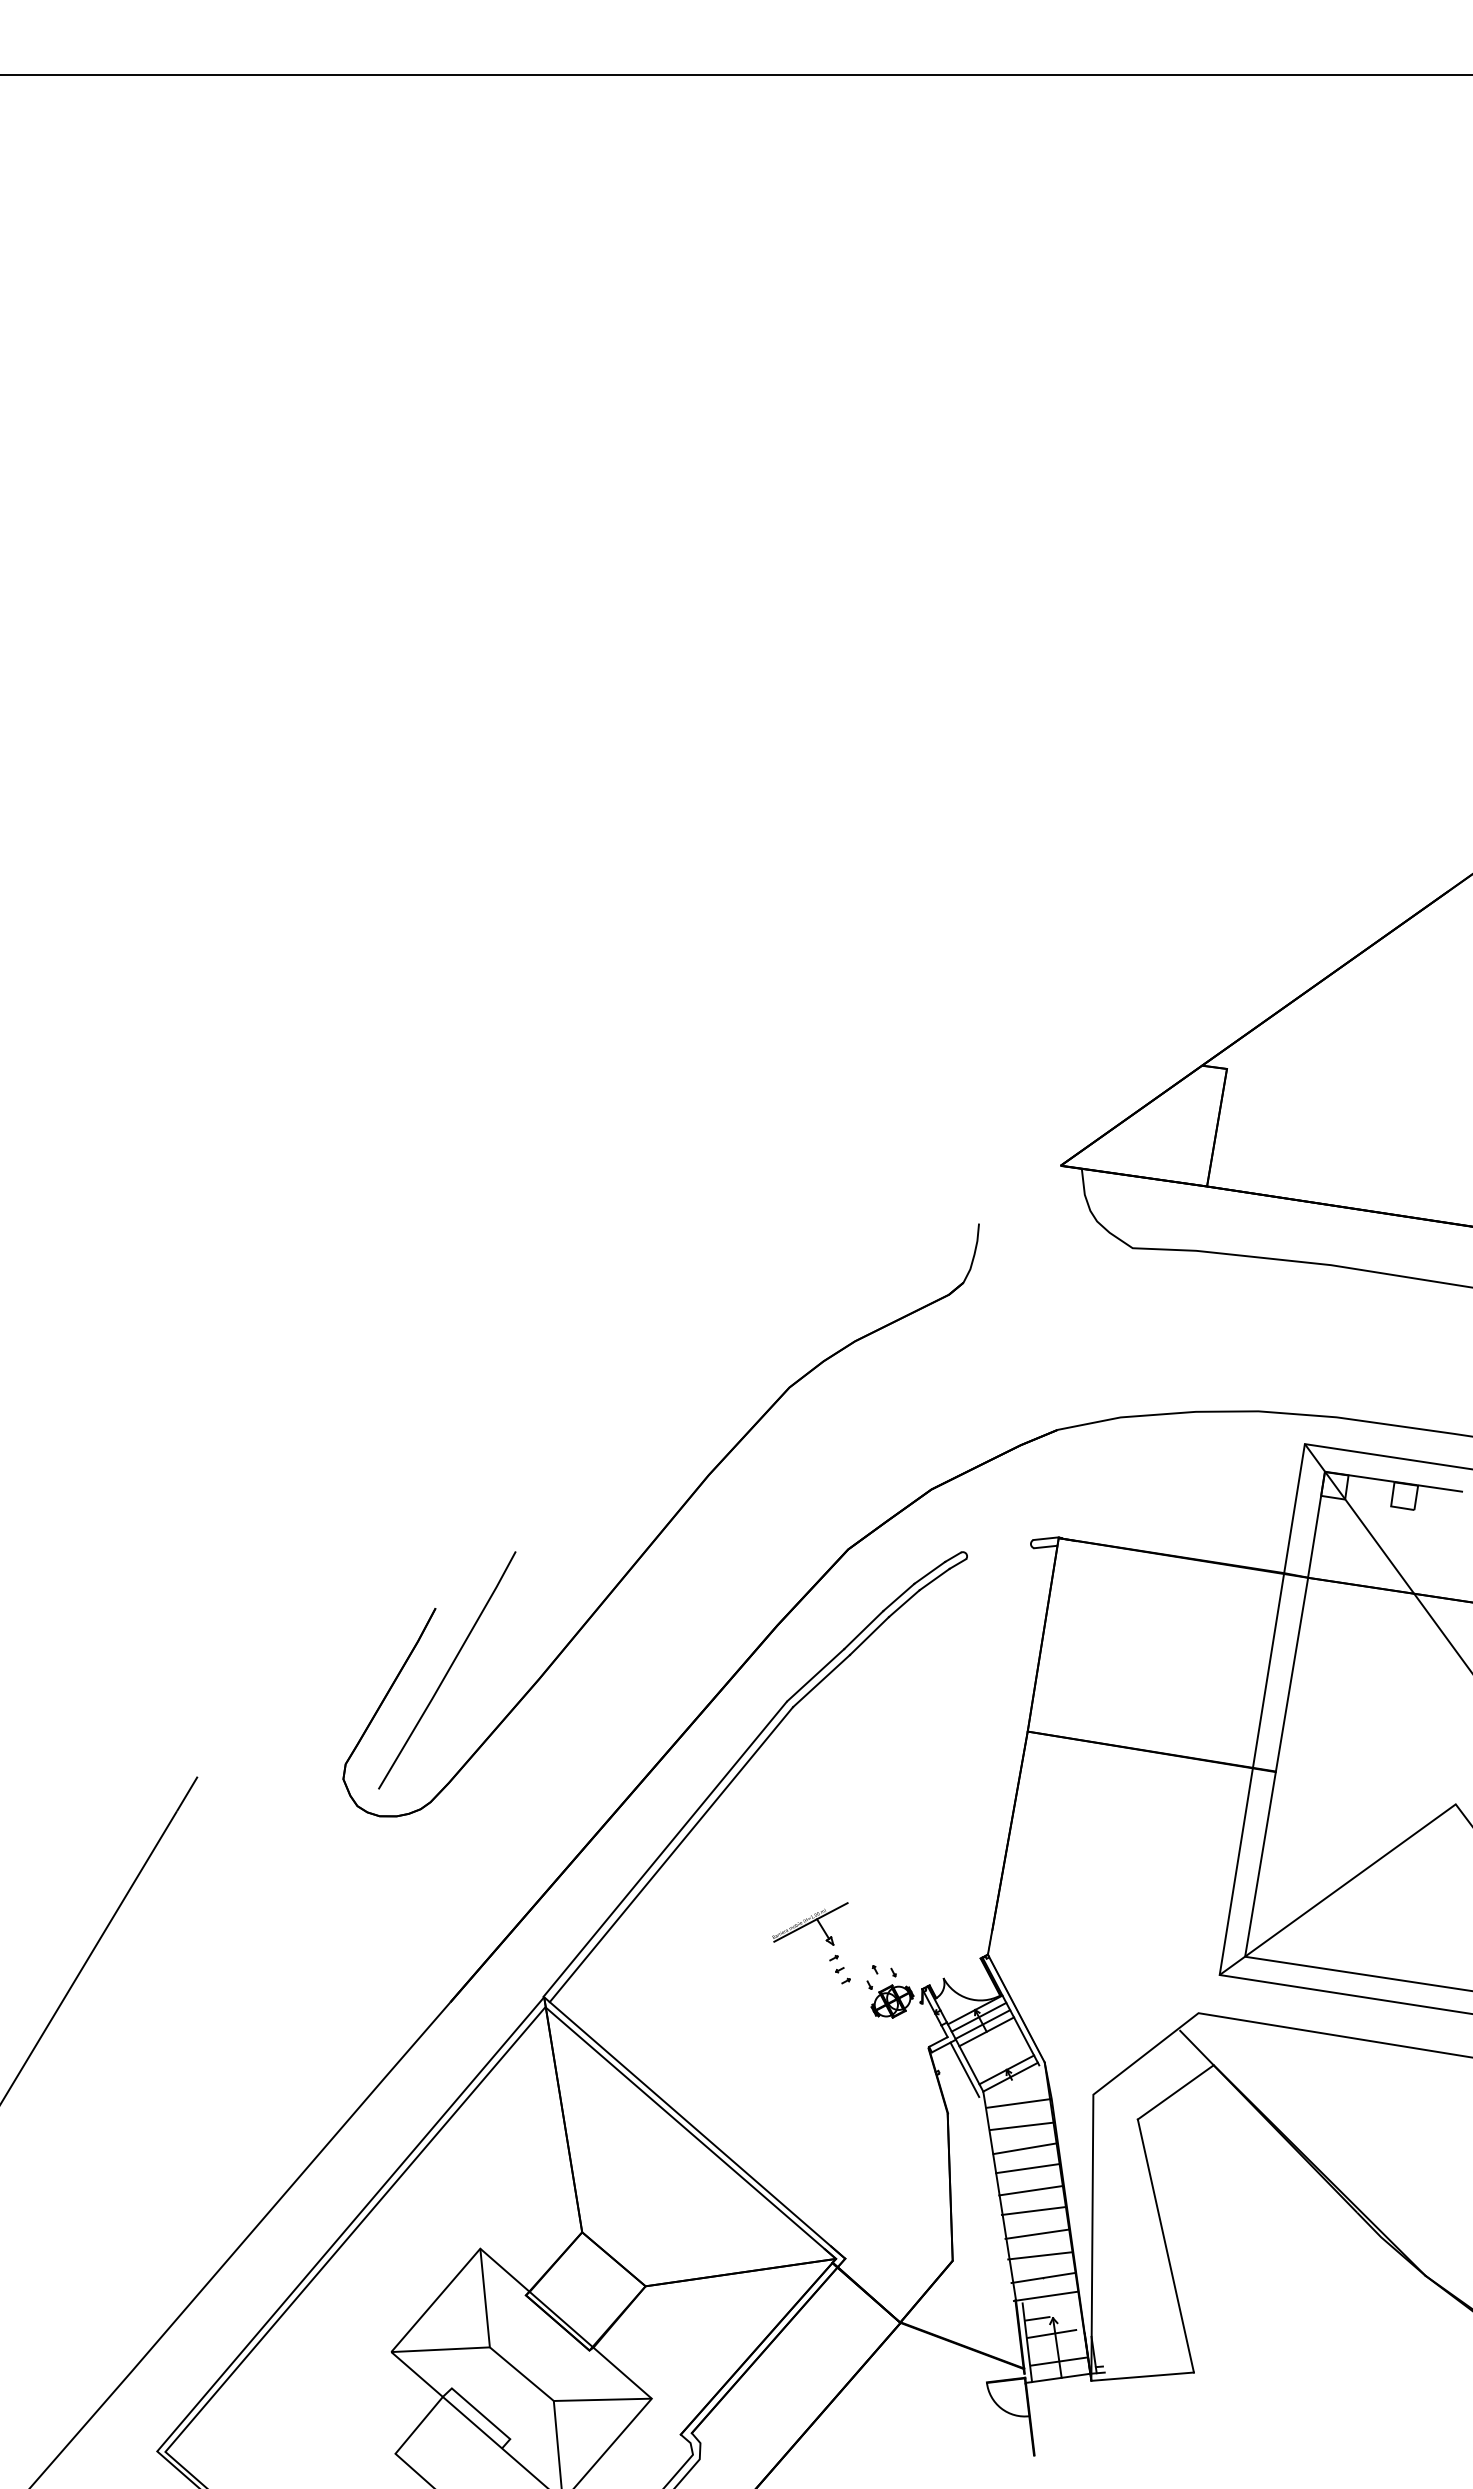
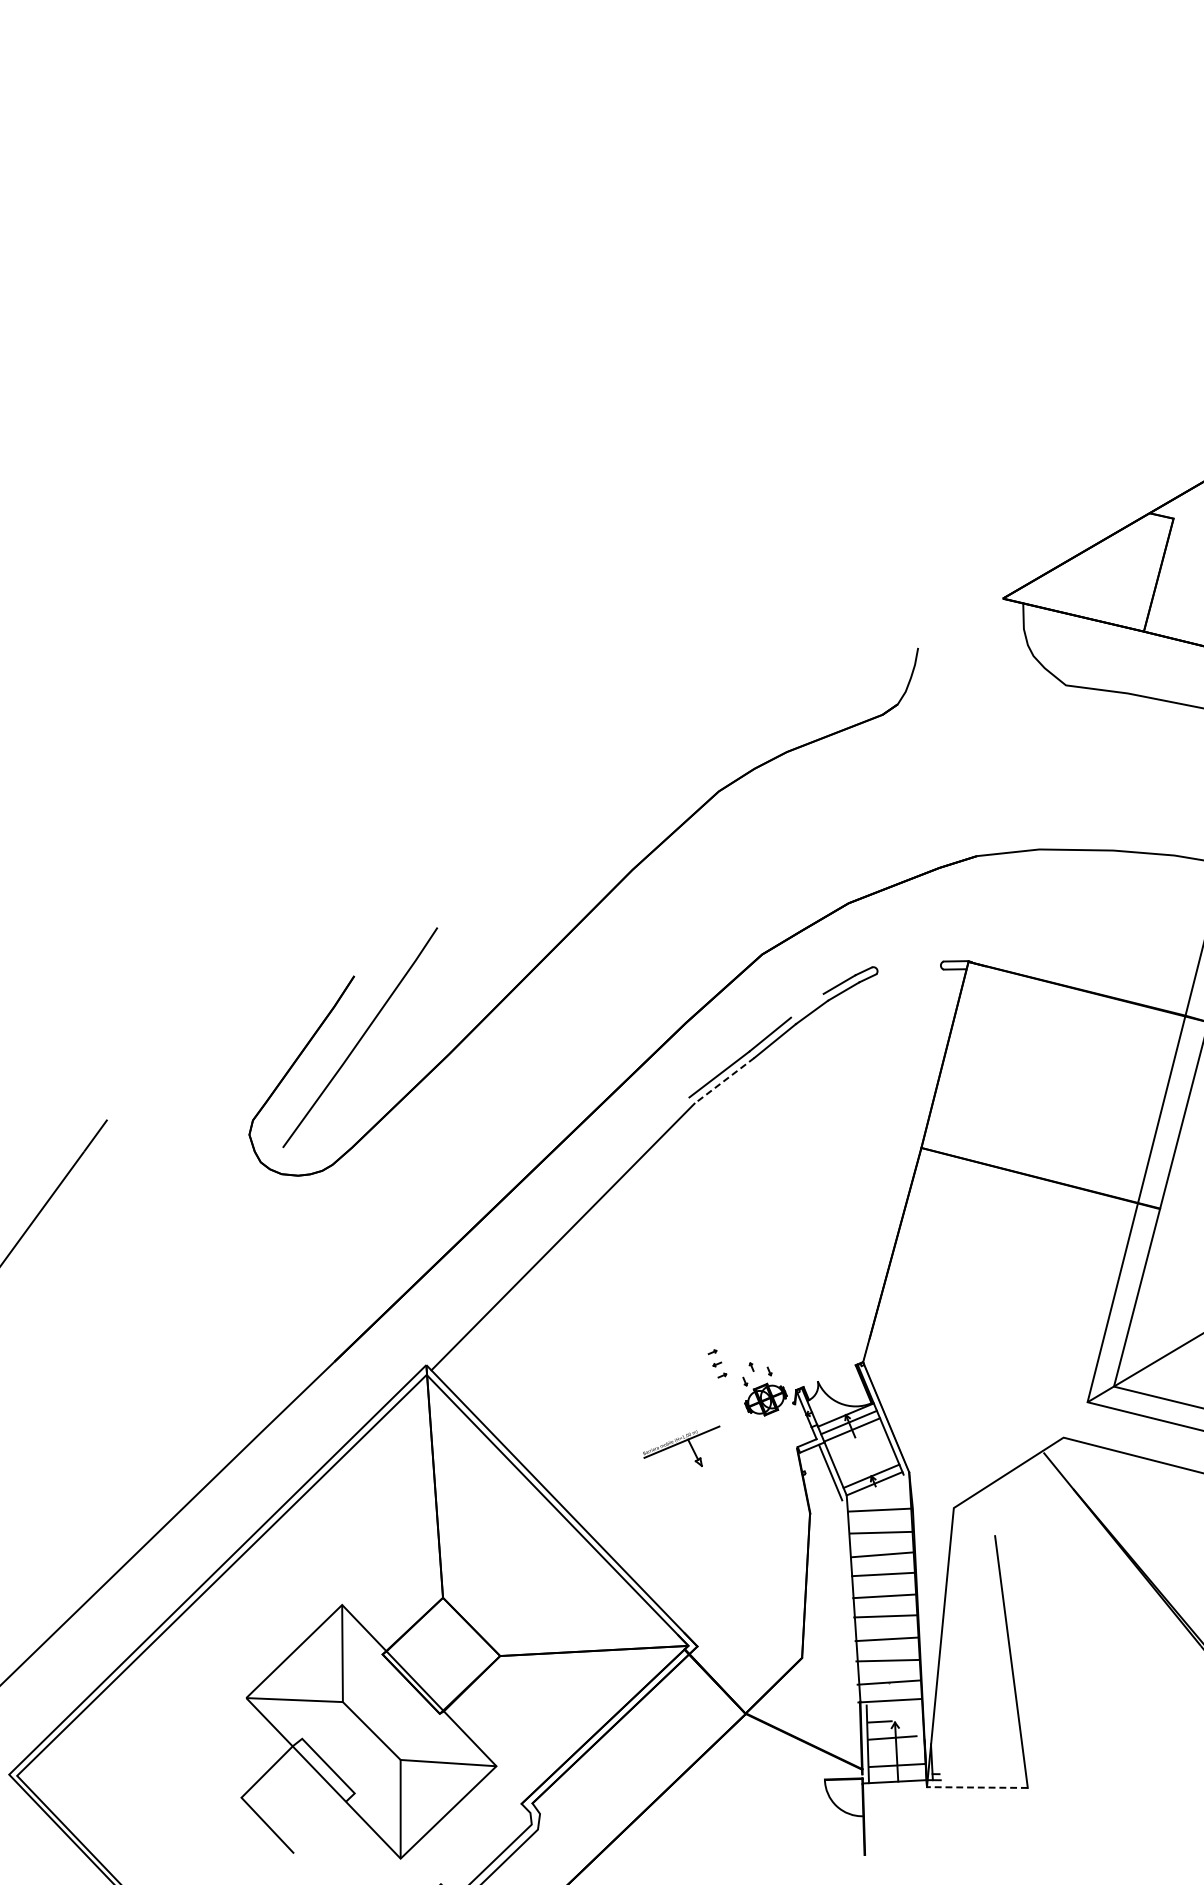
line: (898, 1597) -> (806, 1005), removed
line: (821, 1681) -> (724, 1081), solid -> dashed
line: (664, 1848) -> (556, 1230), removed
part: (810, 1923) -> (681, 1443), moved
line: (986, 2031) -> (855, 1437), removed
line: (1175, 2092) -> (1034, 1513), removed
line: (1142, 2376) -> (977, 1787), solid -> dashed

